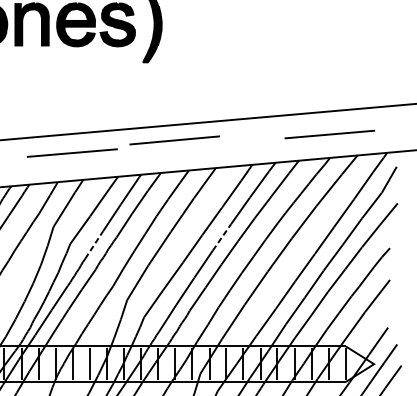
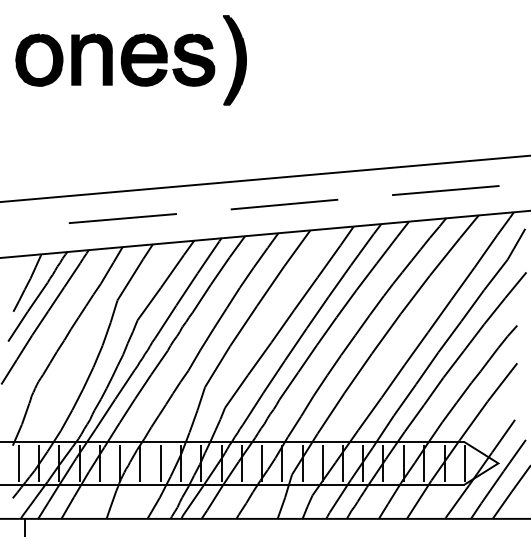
line: (174, 140) -> (284, 204), moved
line: (72, 153) -> (122, 218), moved
line: (221, 237) -> (317, 312), dashed -> solid
line: (94, 244) -> (166, 321), dashed -> solid

